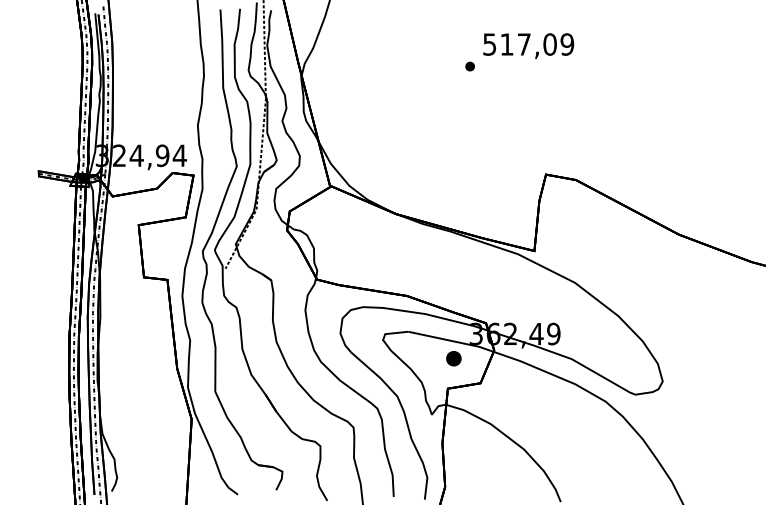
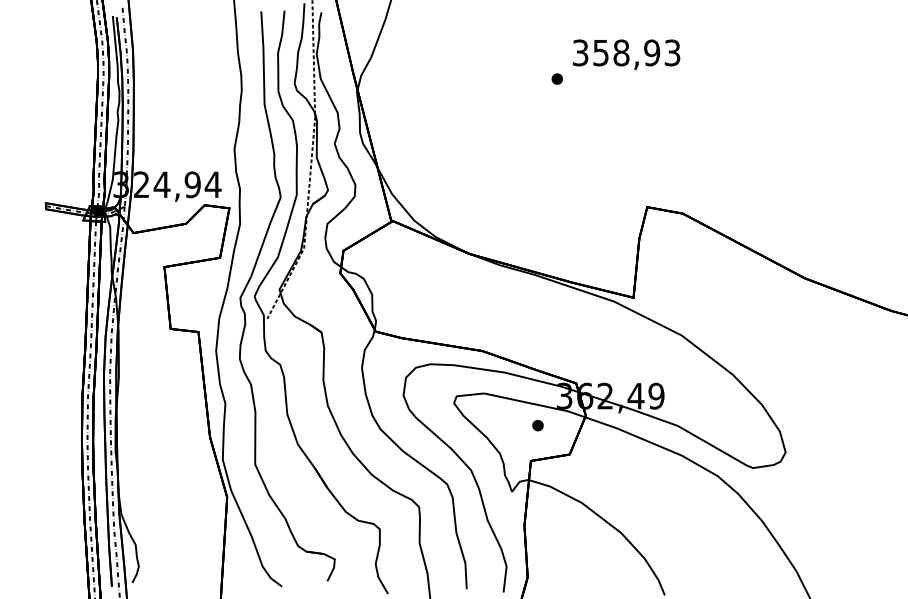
text: (528, 44) -> (626, 52), 517,09 -> 358,93
part: (453, 358) -> (537, 425), size x0.62

